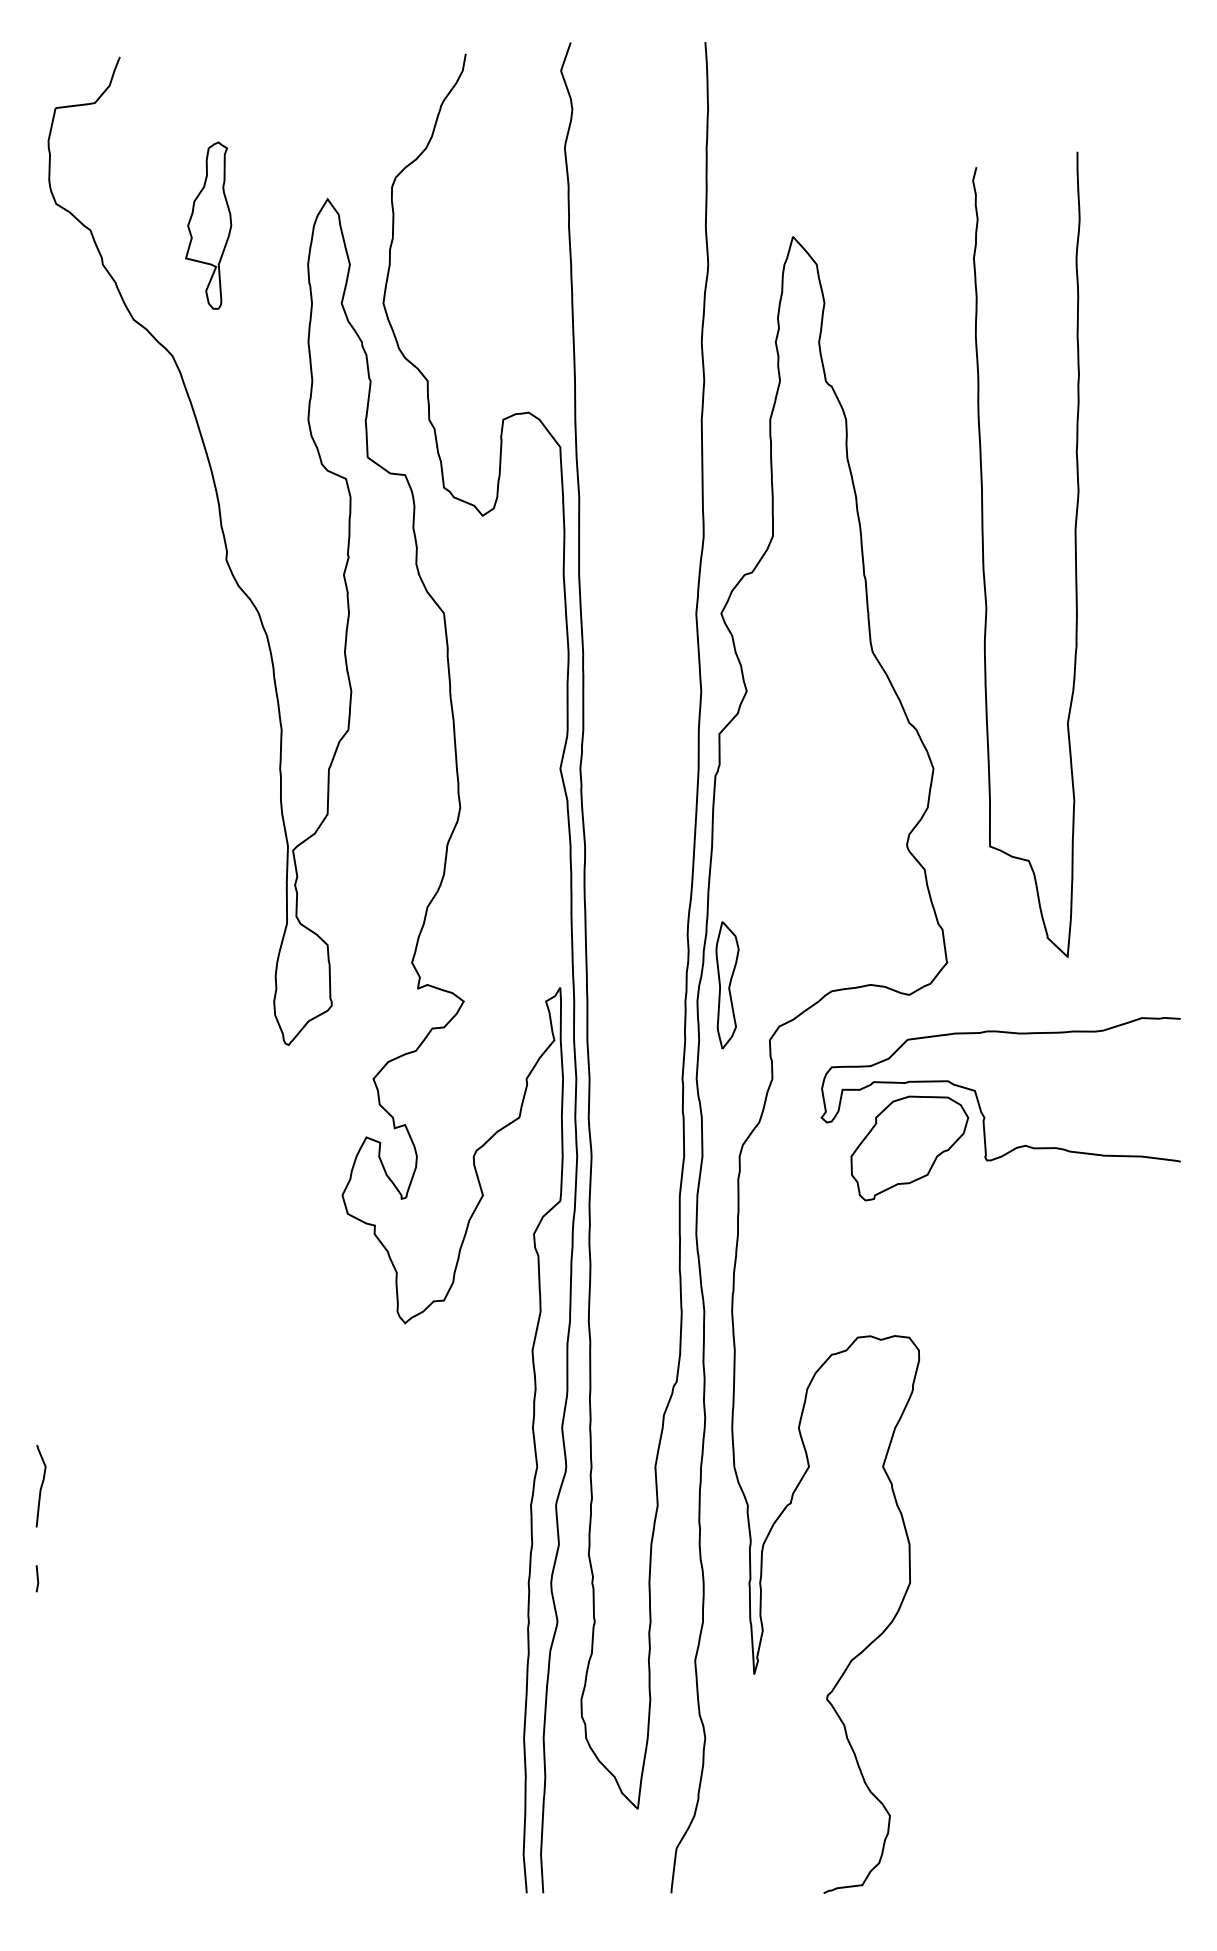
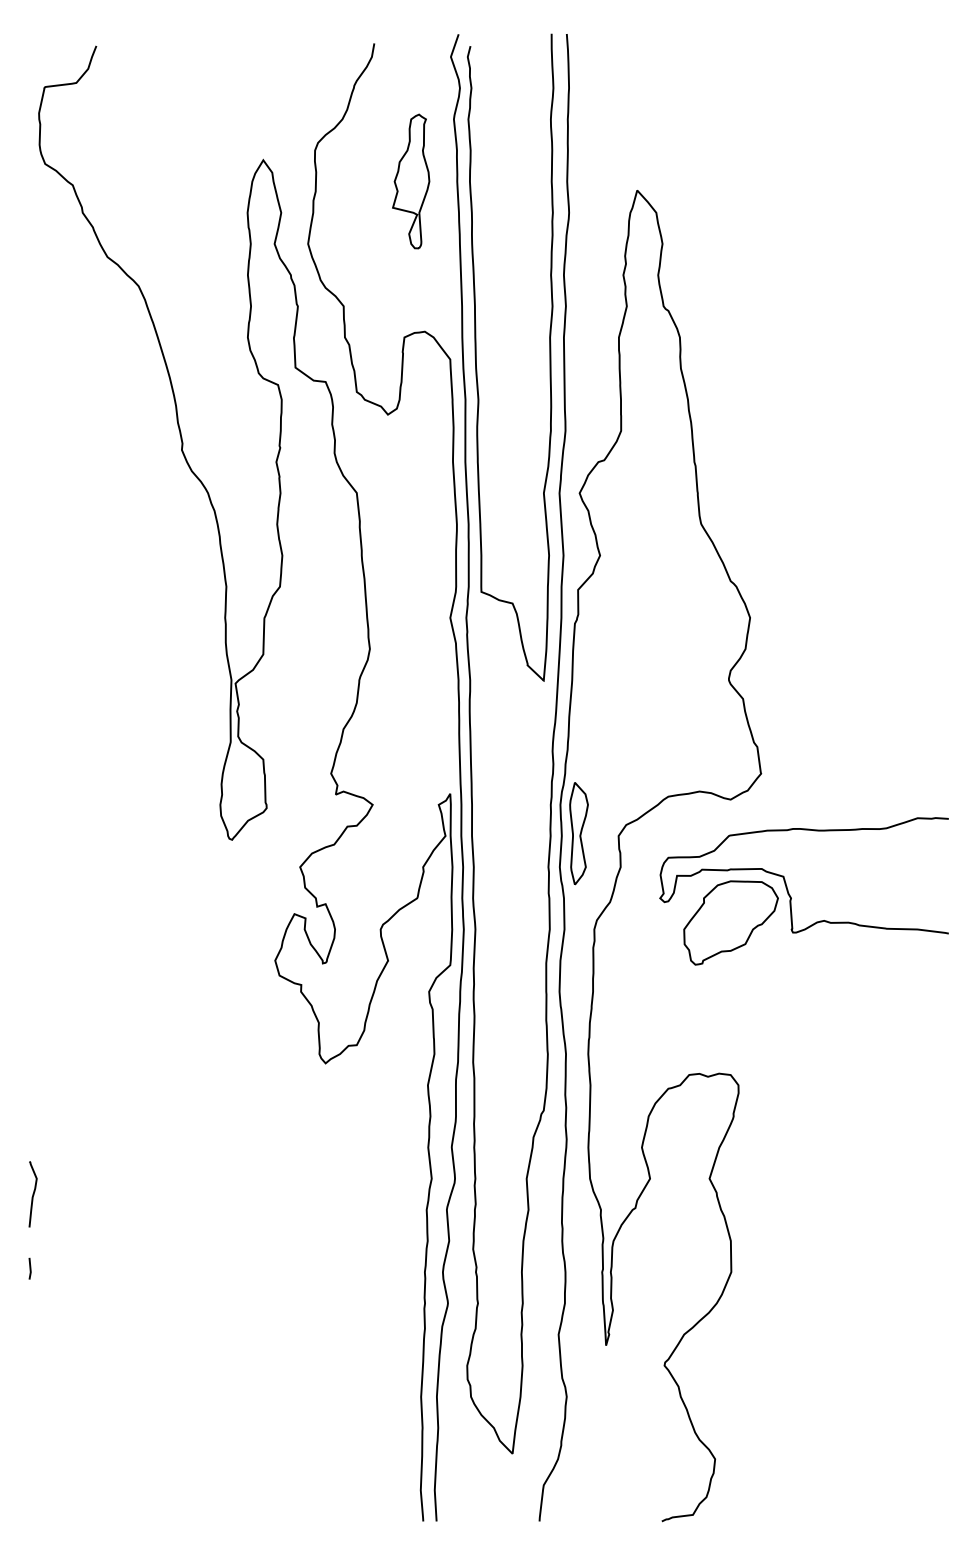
part: (208, 225) -> (411, 181), moved
curve: (984, 557) -> (476, 359), moved
part: (727, 985) -> (578, 833), moved

